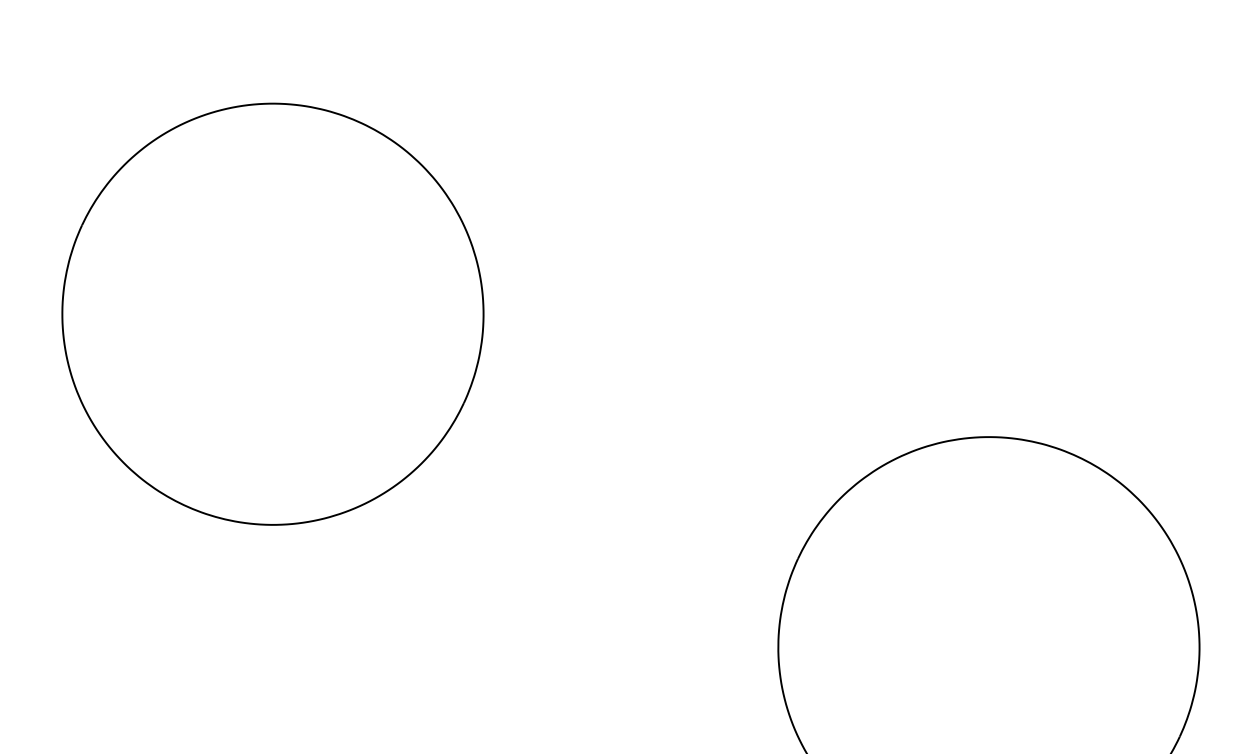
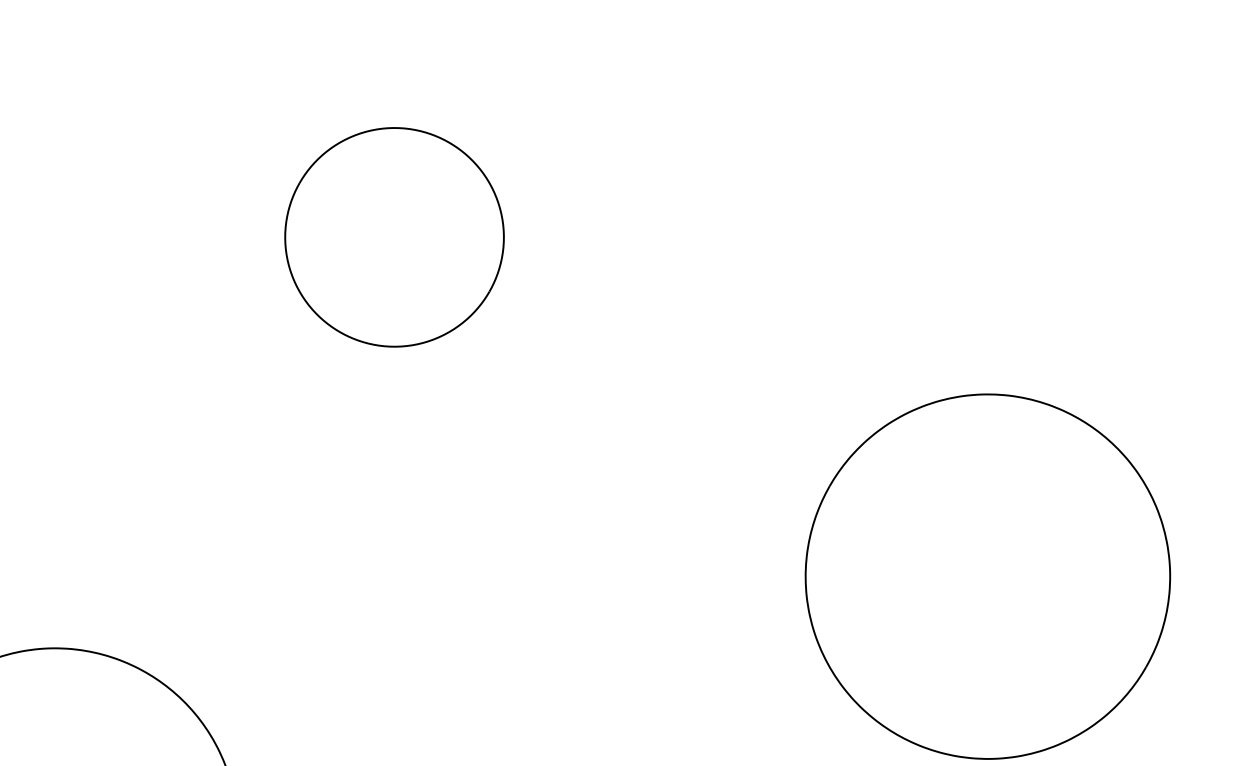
part: (272, 314) -> (394, 237), size x0.6

